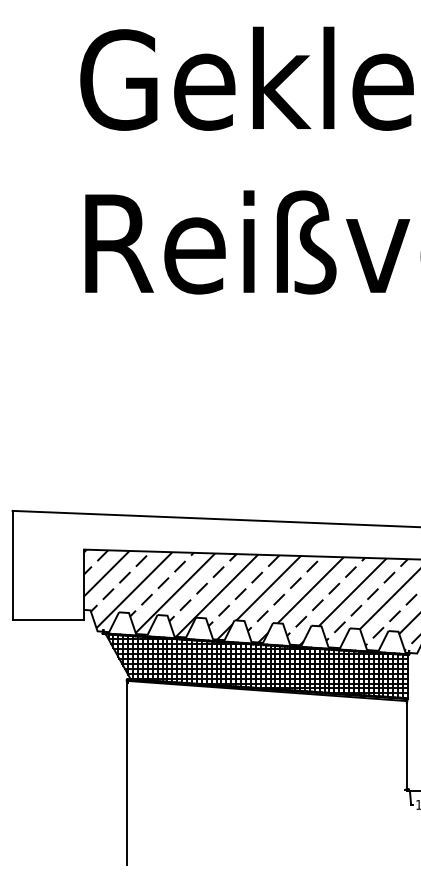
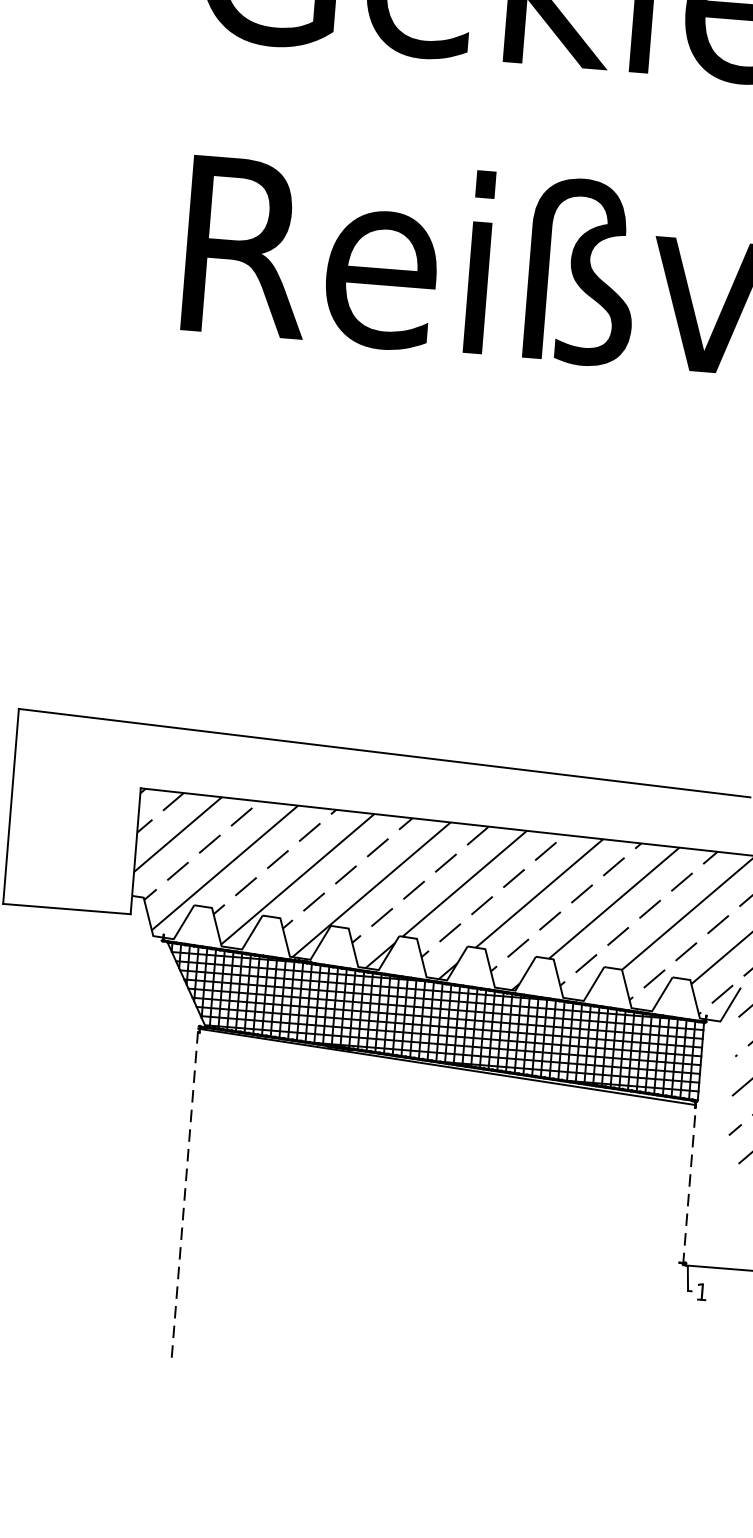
line: (407, 745) -> (690, 1184), solid -> dashed
line: (126, 772) -> (184, 1192), solid -> dashed

